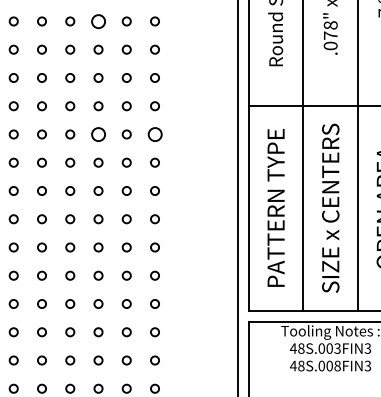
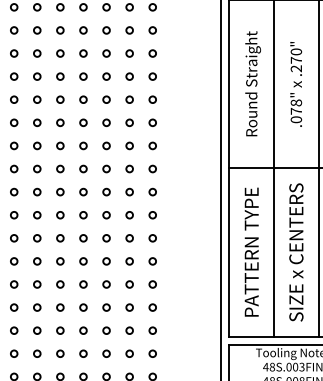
circle: (98, 21) -> (106, 99), size x0.62
circle: (98, 133) -> (106, 191), size x0.62
circle: (154, 133) -> (152, 191), size x0.62

